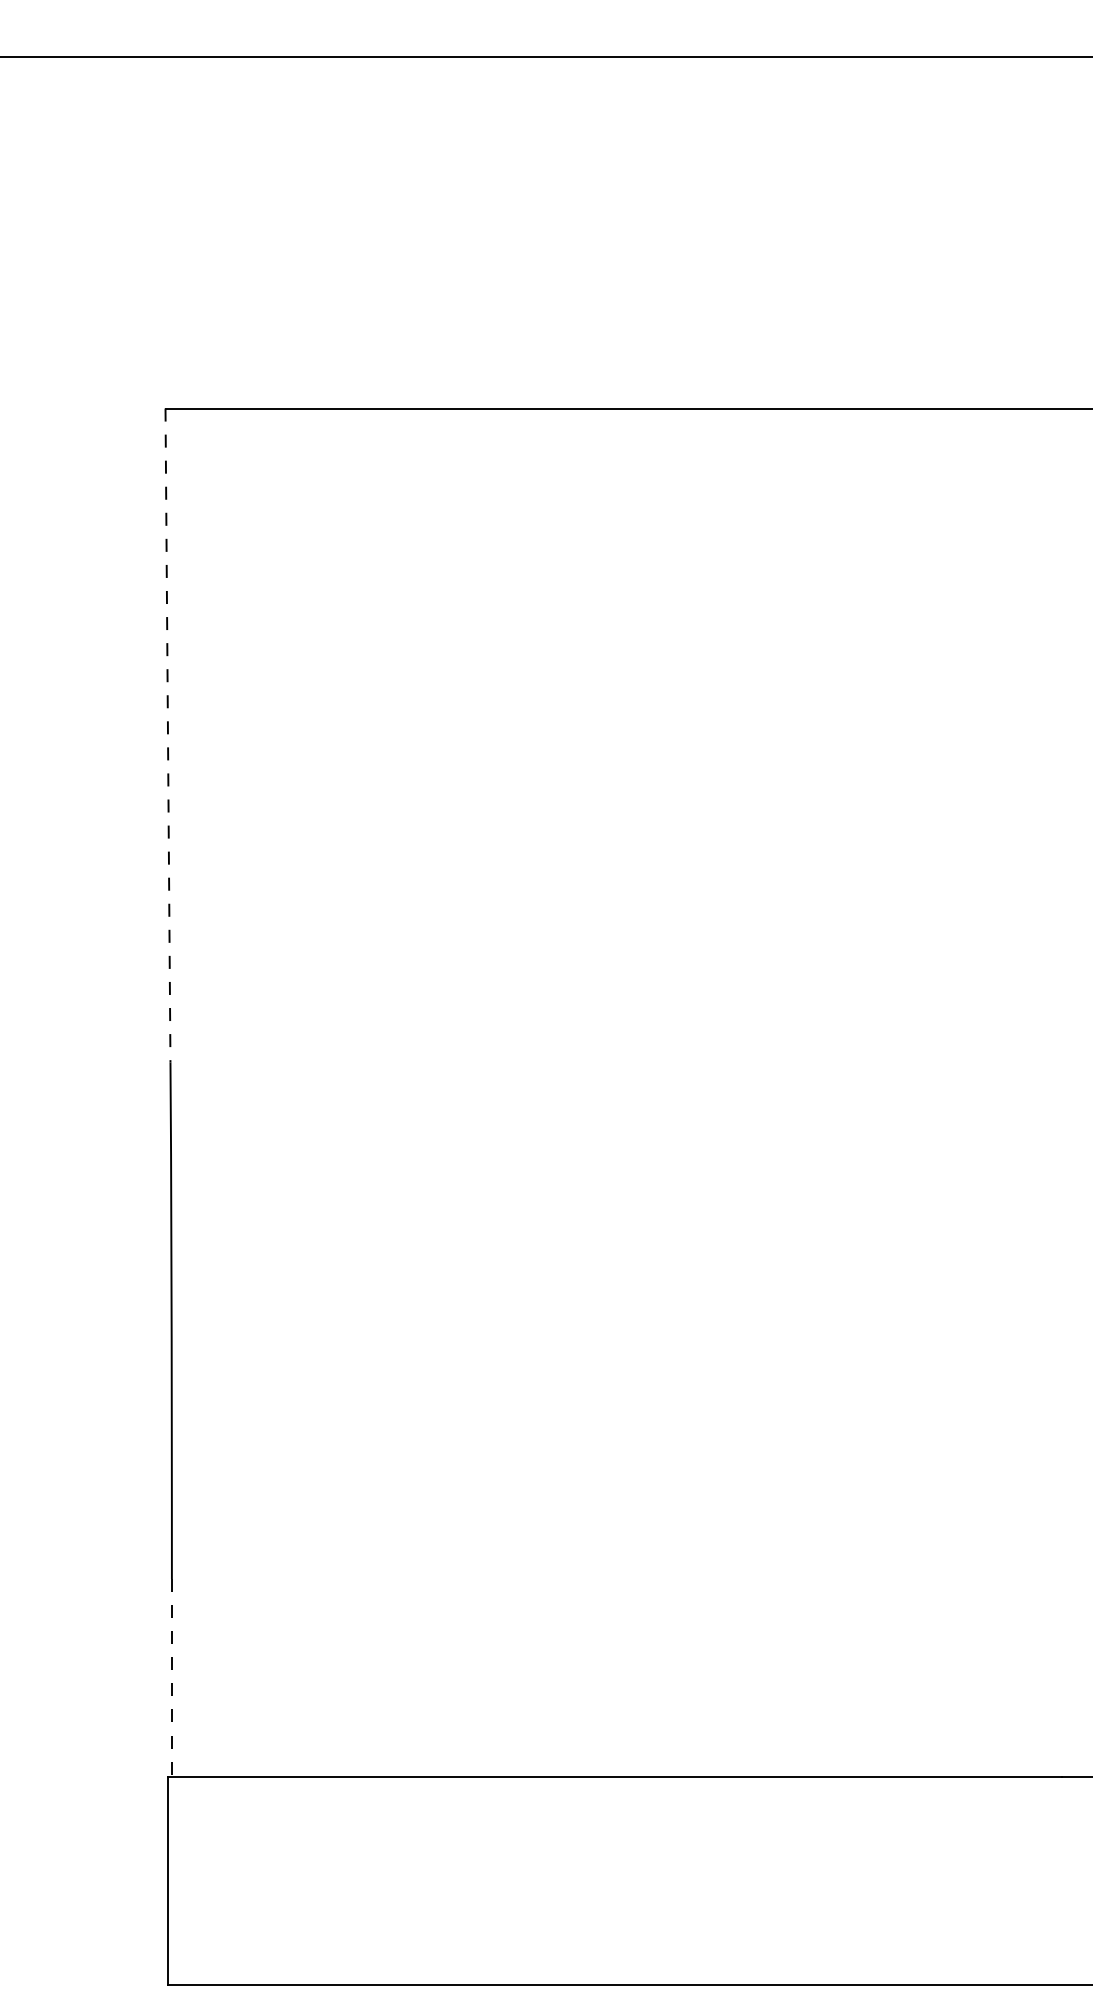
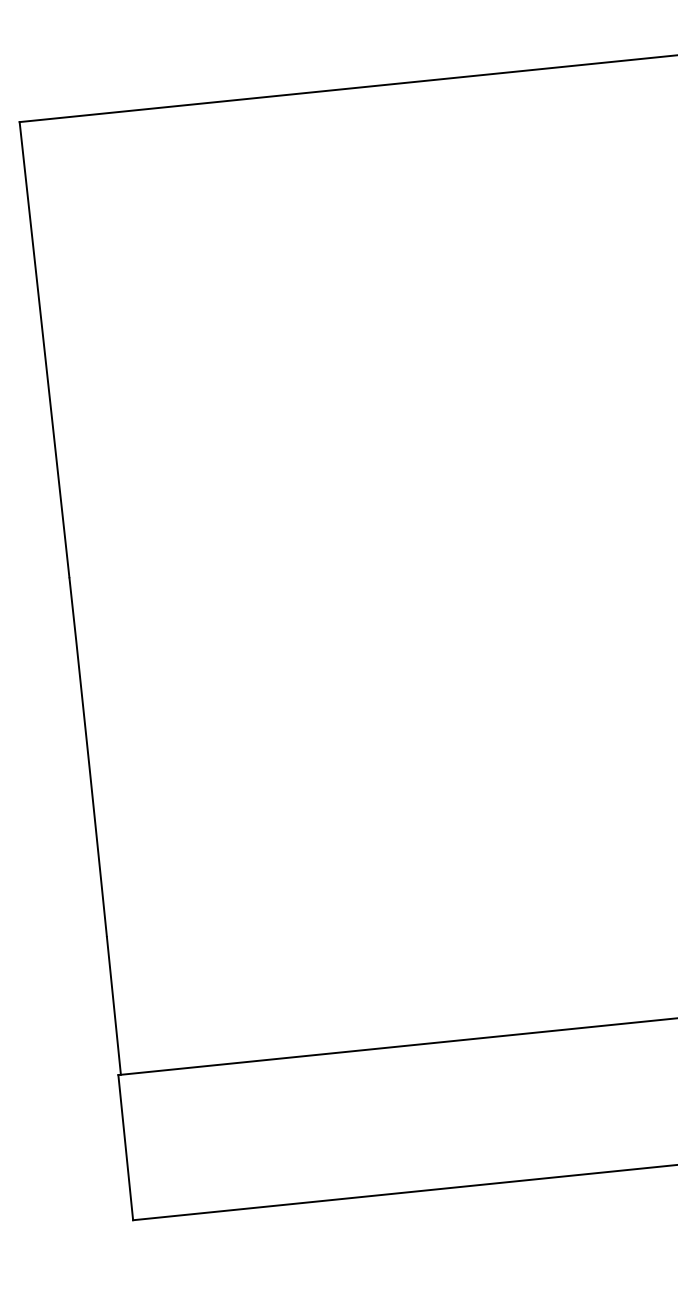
line: (168, 735) -> (44, 349), dashed -> solid
line: (171, 1677) -> (113, 1005), dashed -> solid

